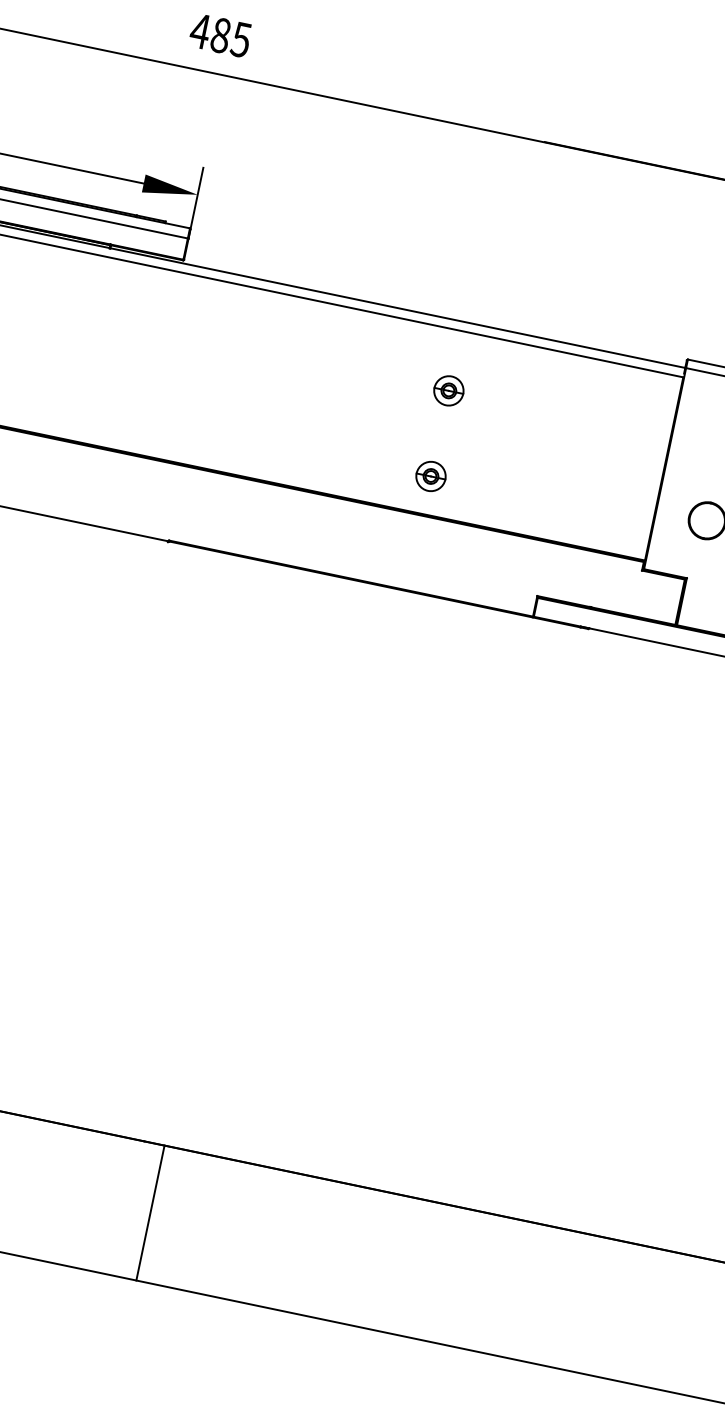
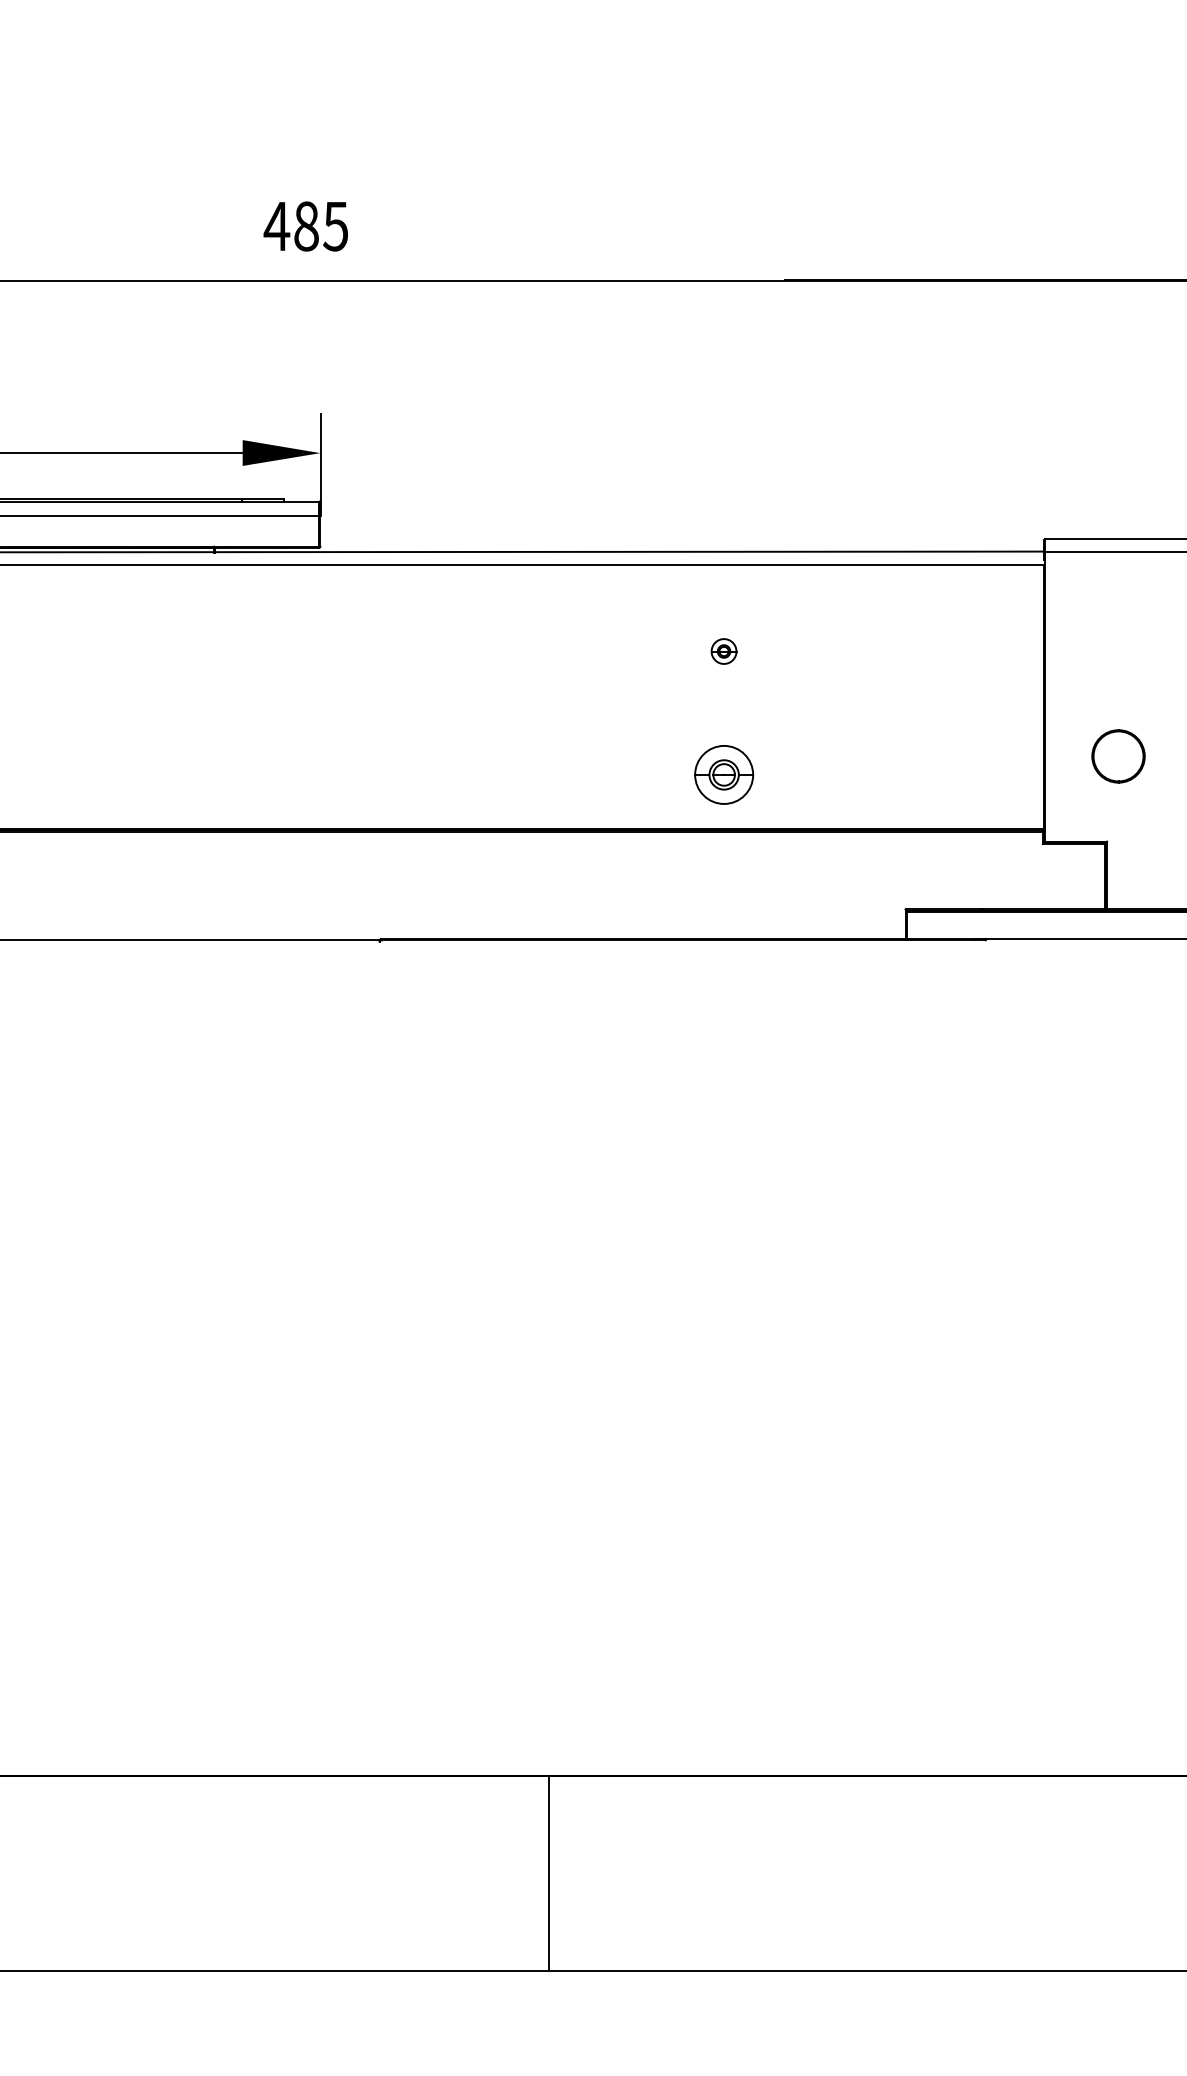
part: (448, 390) -> (723, 651), size x0.6
part: (430, 476) -> (723, 774), size x1.4

